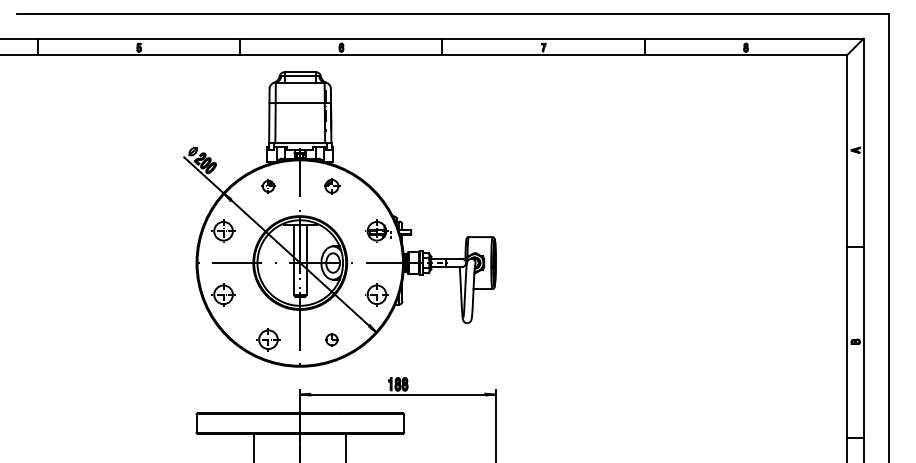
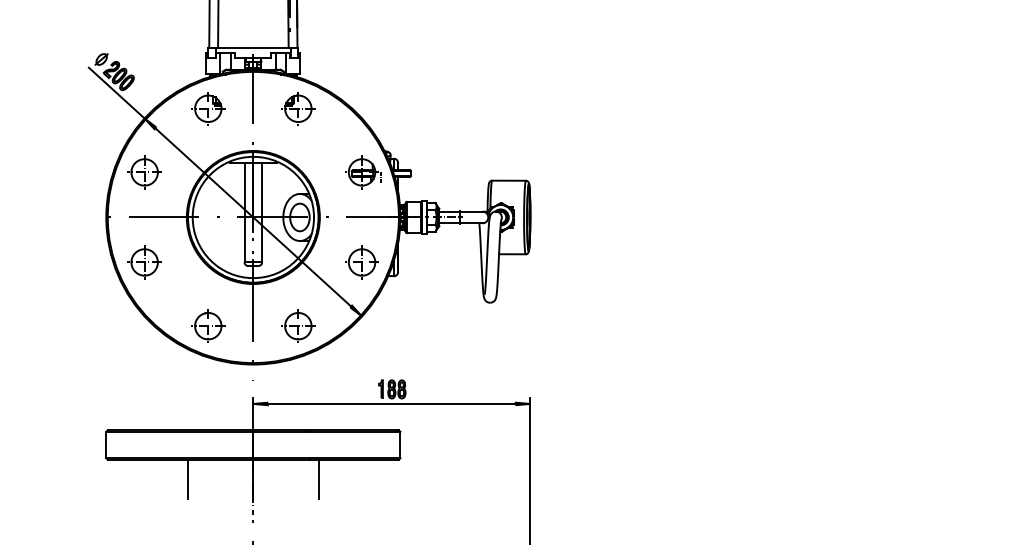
part: (268, 186) -> (208, 108), size x1.67
part: (331, 186) -> (297, 108), size x1.43
part: (331, 339) -> (297, 325), size x1.67

